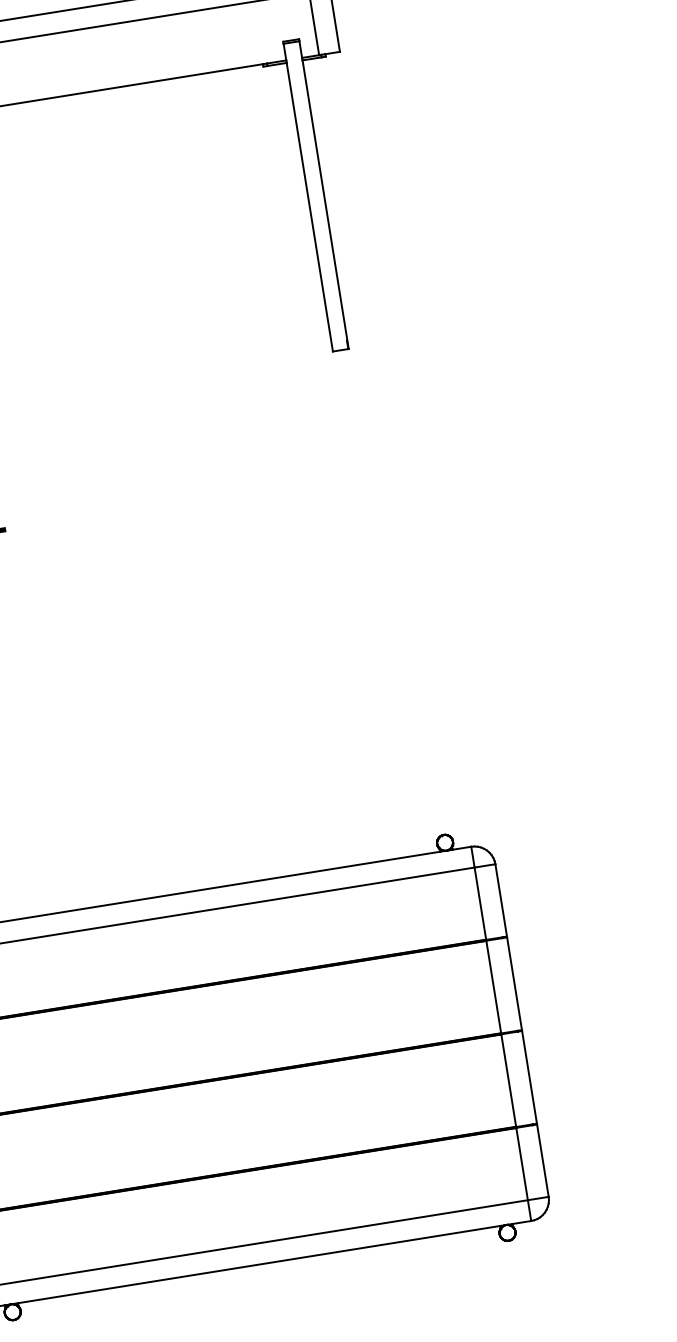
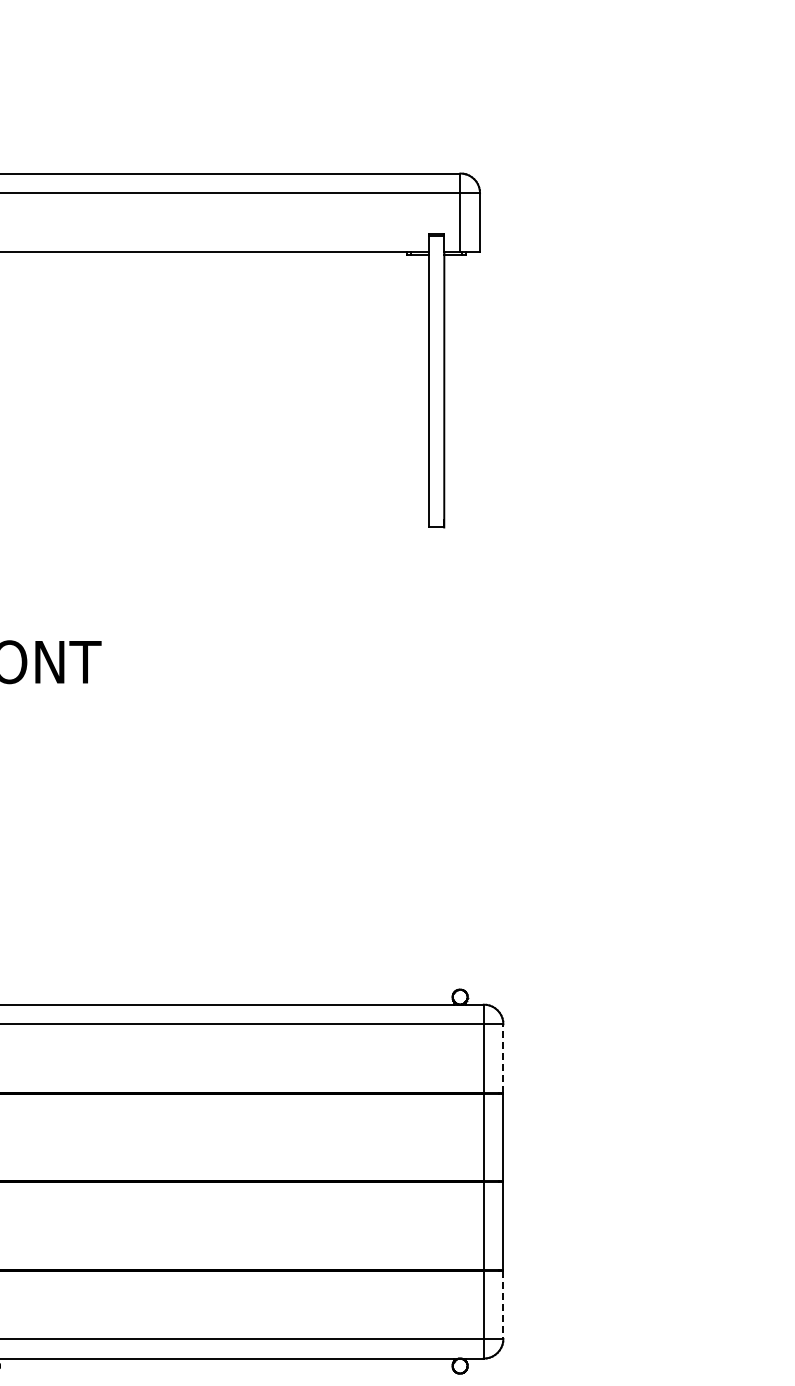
line: (501, 900) -> (503, 1058), solid -> dashed
line: (543, 1161) -> (503, 1305), solid -> dashed

